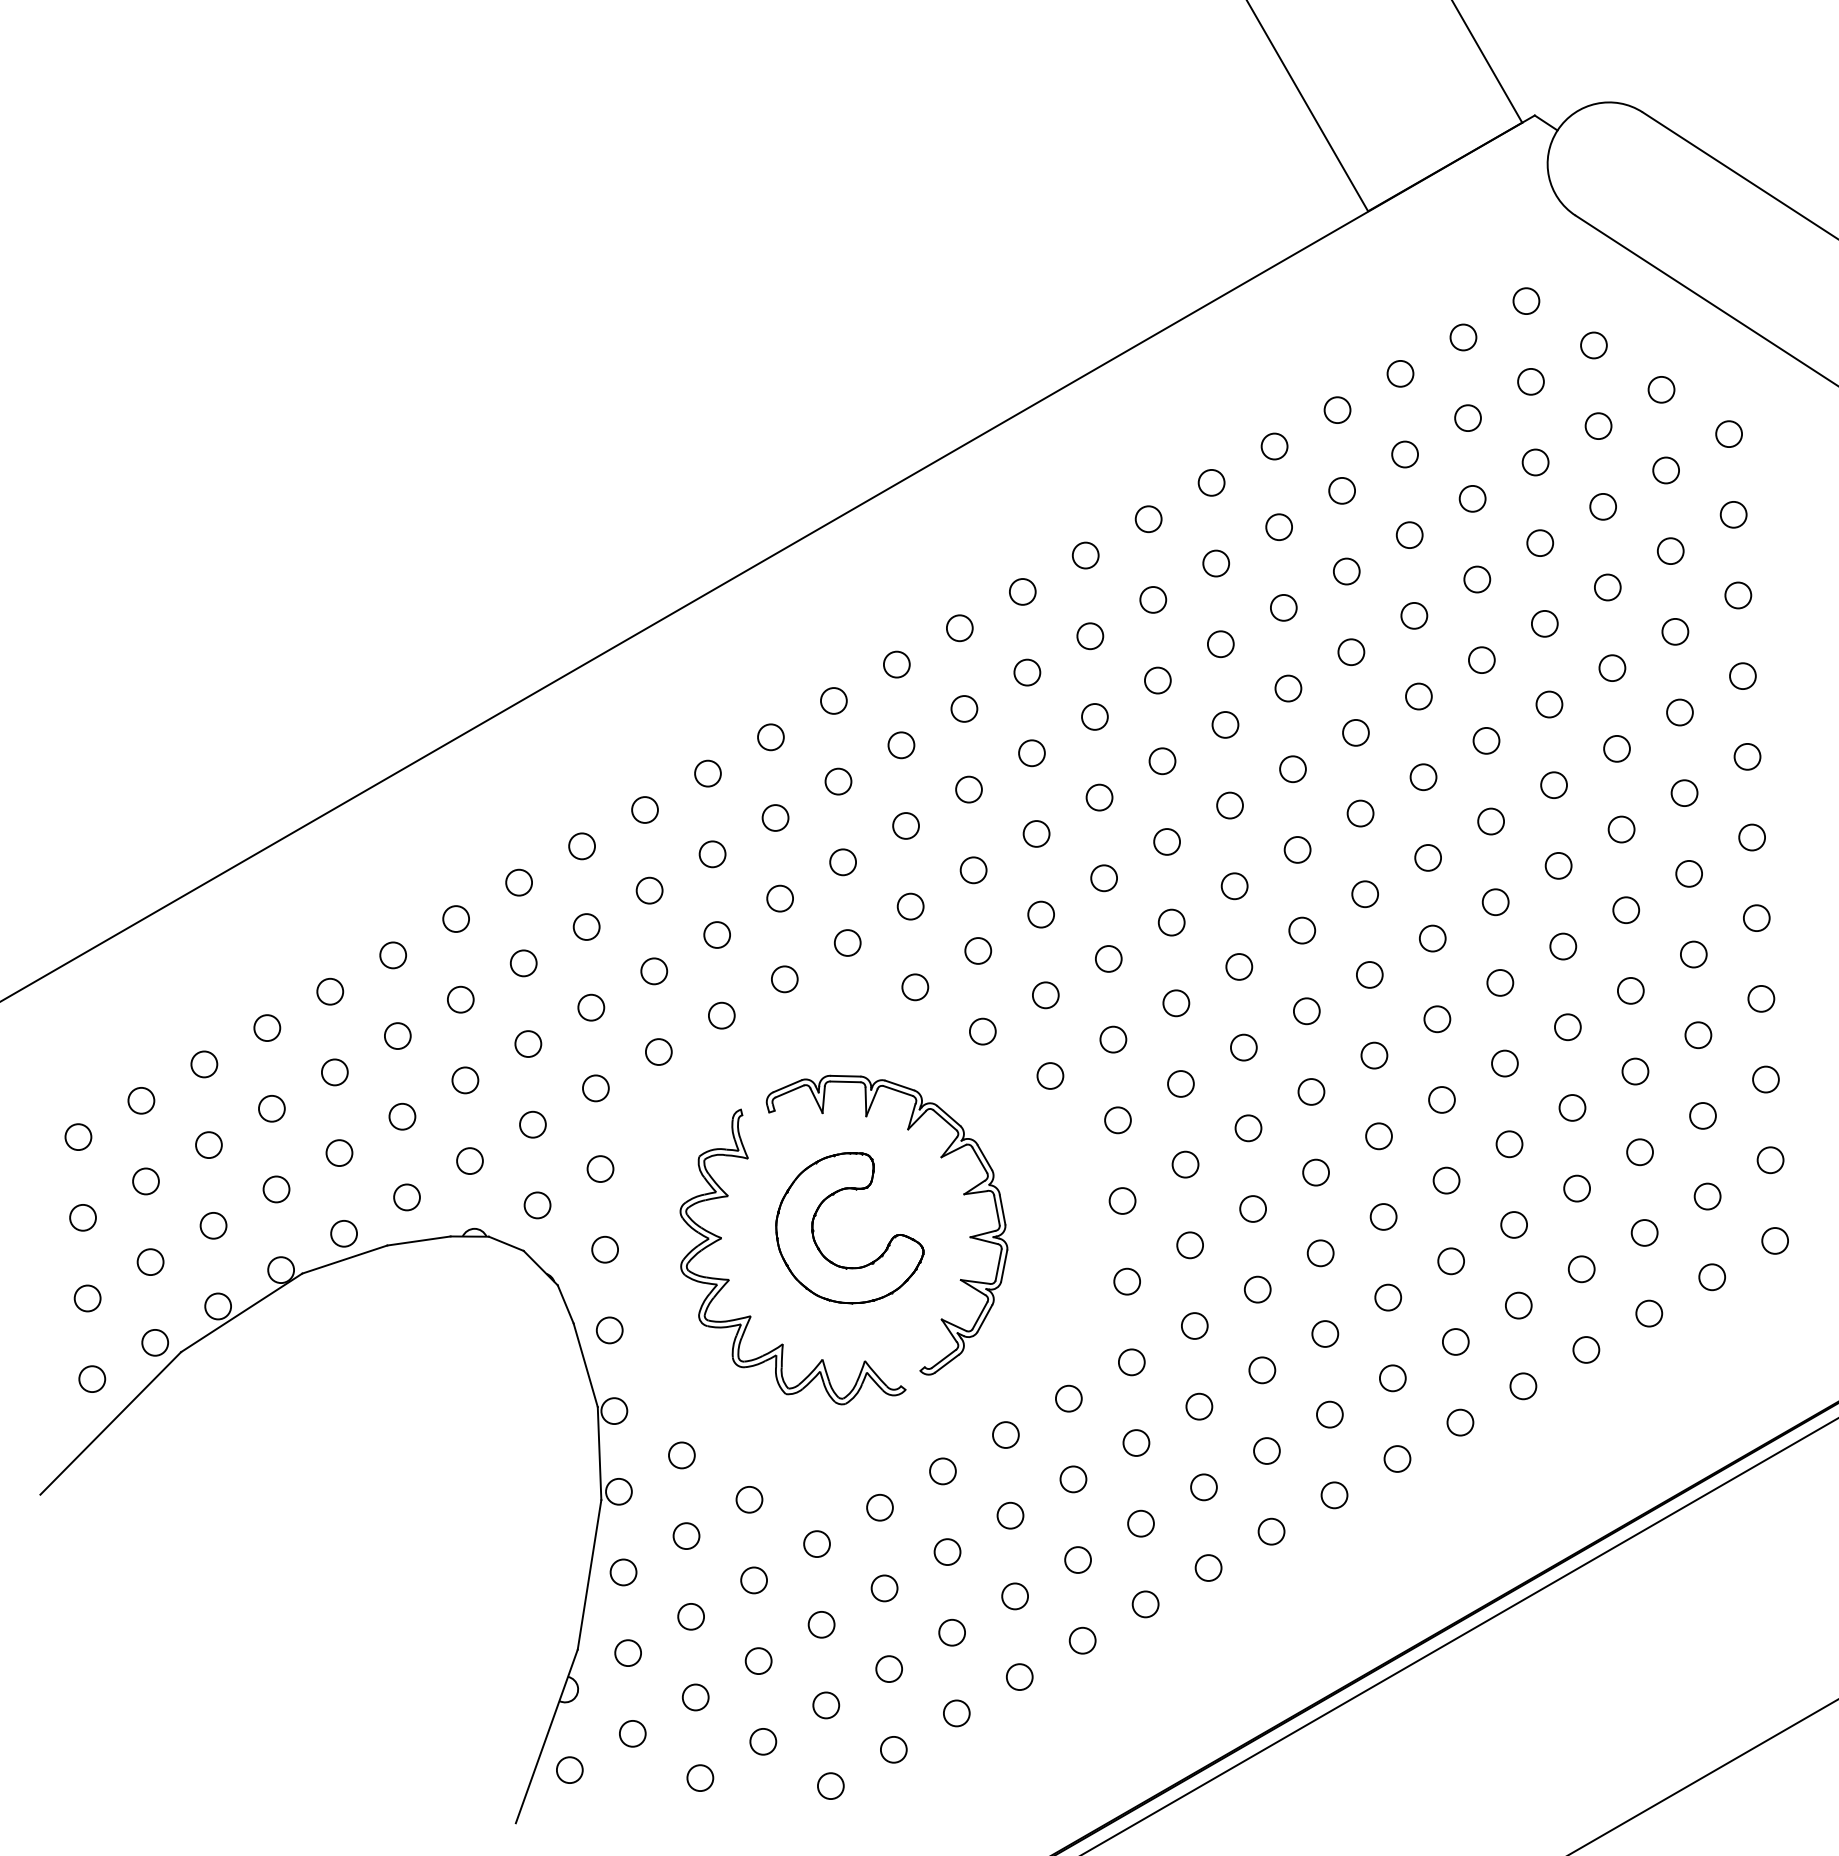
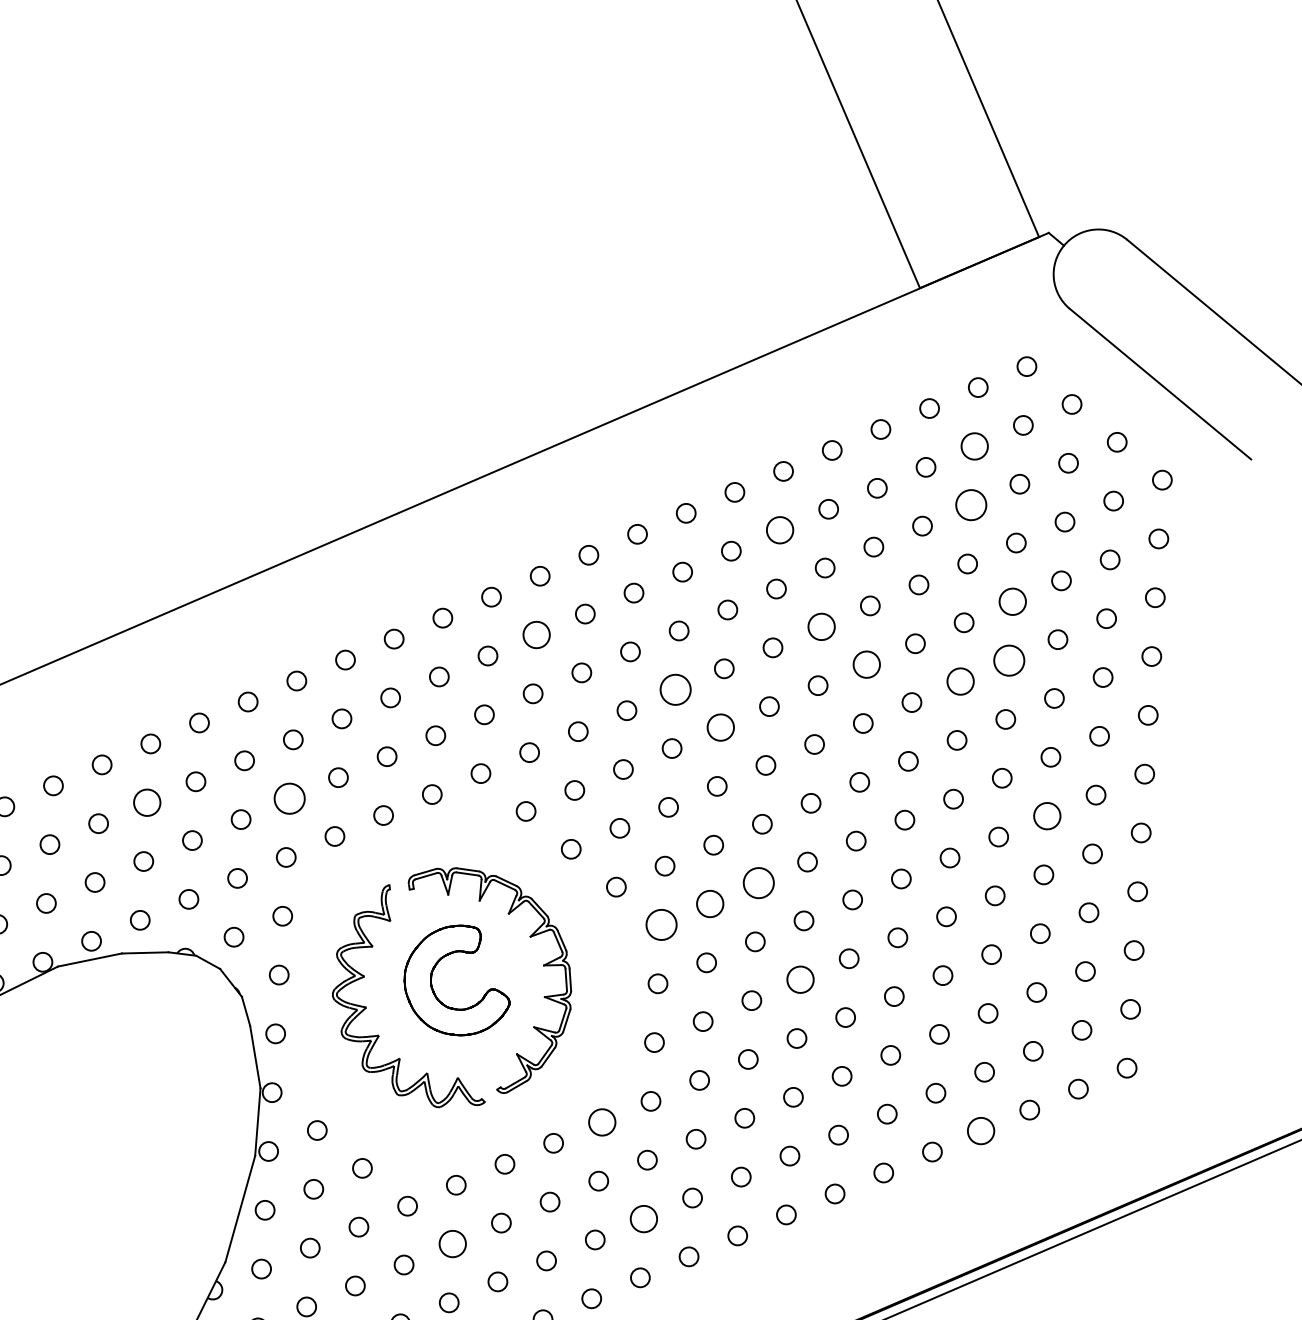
circle: (1467, 417) -> (974, 445), size x1.4
circle: (1472, 498) -> (971, 504), size x1.6
circle: (1215, 563) -> (779, 530), size x1.4
circle: (1544, 623) -> (1012, 601), size x1.4
circle: (1288, 688) -> (821, 626), size x1.4
circle: (1549, 704) -> (1009, 660), size x1.6
circle: (1355, 732) -> (866, 664), size x1.4
circle: (1486, 740) -> (960, 681), size x1.4
circle: (901, 745) -> (536, 635), size x1.4
circle: (1099, 797) -> (675, 689), size x1.6
circle: (1166, 841) -> (720, 727), size x1.4
circle: (1626, 909) -> (1047, 815), size x1.4
circle: (591, 1007) -> (289, 798), size x1.6
circle: (397, 1035) -> (147, 802), size x1.4
circle: (1243, 1047) -> (758, 882), size x1.6
circle: (1180, 1083) -> (709, 903), size x1.4
circle: (1117, 1120) -> (661, 925), size x1.6
circle: (1315, 1172) -> (800, 979), size x1.4
circle: (1586, 1349) -> (981, 1130), size x1.4
circle: (1068, 1398) -> (602, 1122), size x1.4
circle: (1140, 1523) -> (643, 1218), size x1.4
circle: (884, 1588) -> (452, 1244), size x1.4

